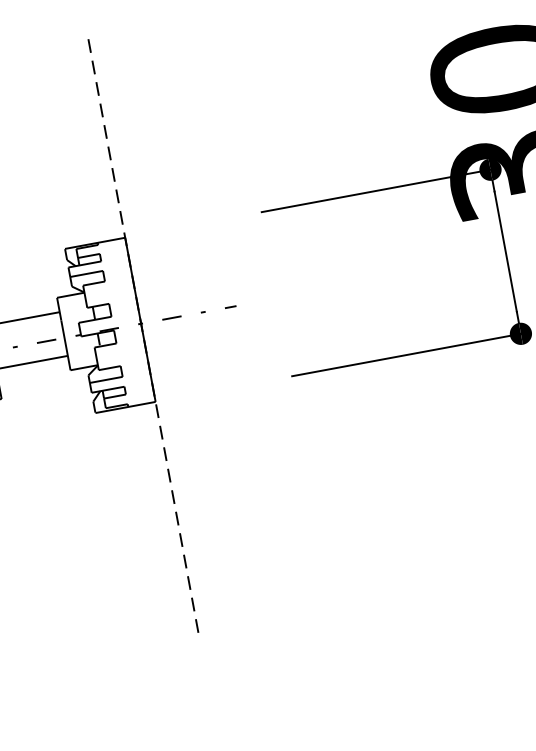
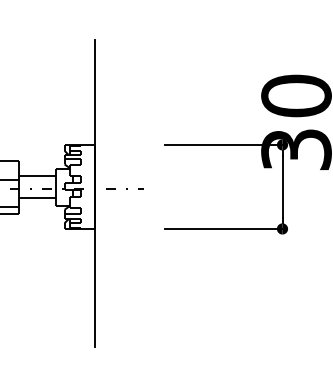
line: (142, 332) -> (95, 193), dashed -> solid

